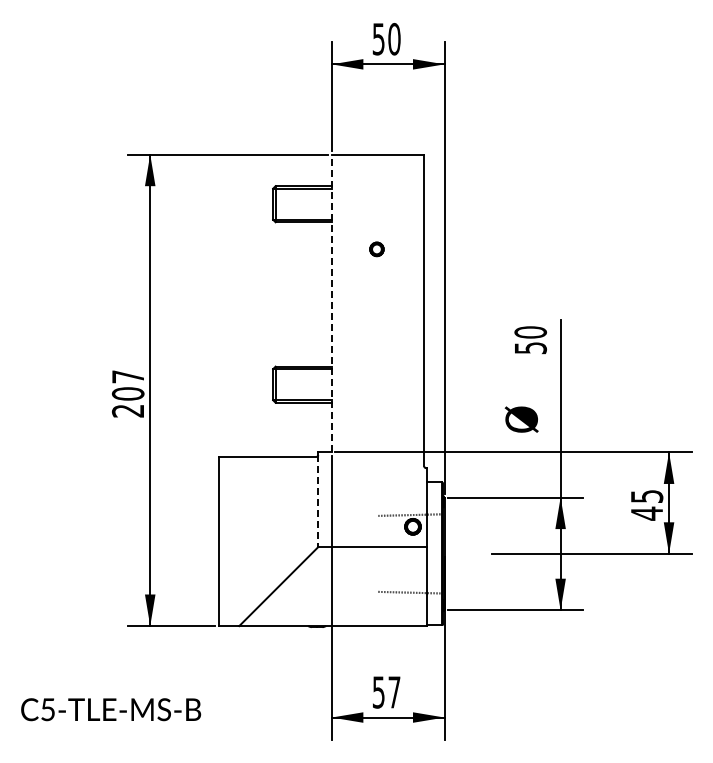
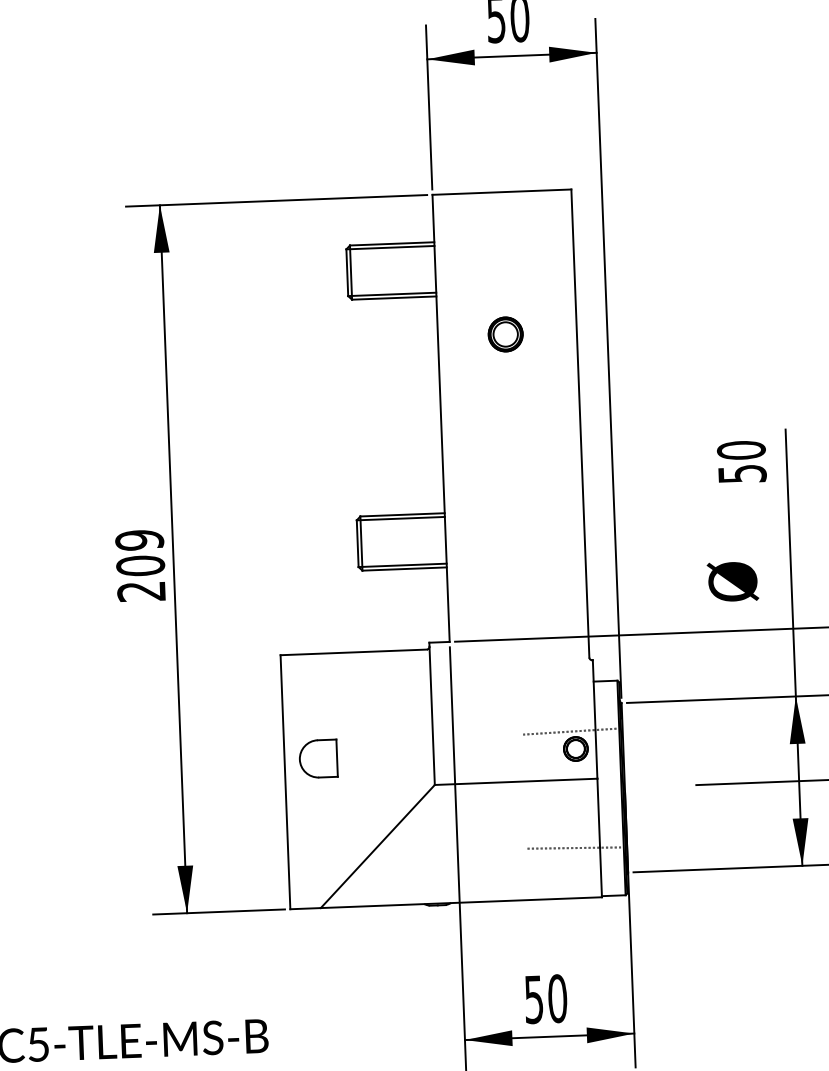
part: (376, 249) -> (505, 334), size x1.67
line: (331, 303) -> (440, 418), dashed -> solid
text: (128, 376) -> (140, 539), 207 -> 209
line: (318, 501) -> (432, 716), dashed -> solid
part: (241, 526) -> (318, 758), added
text: (394, 692) -> (557, 998), 57 -> 50

